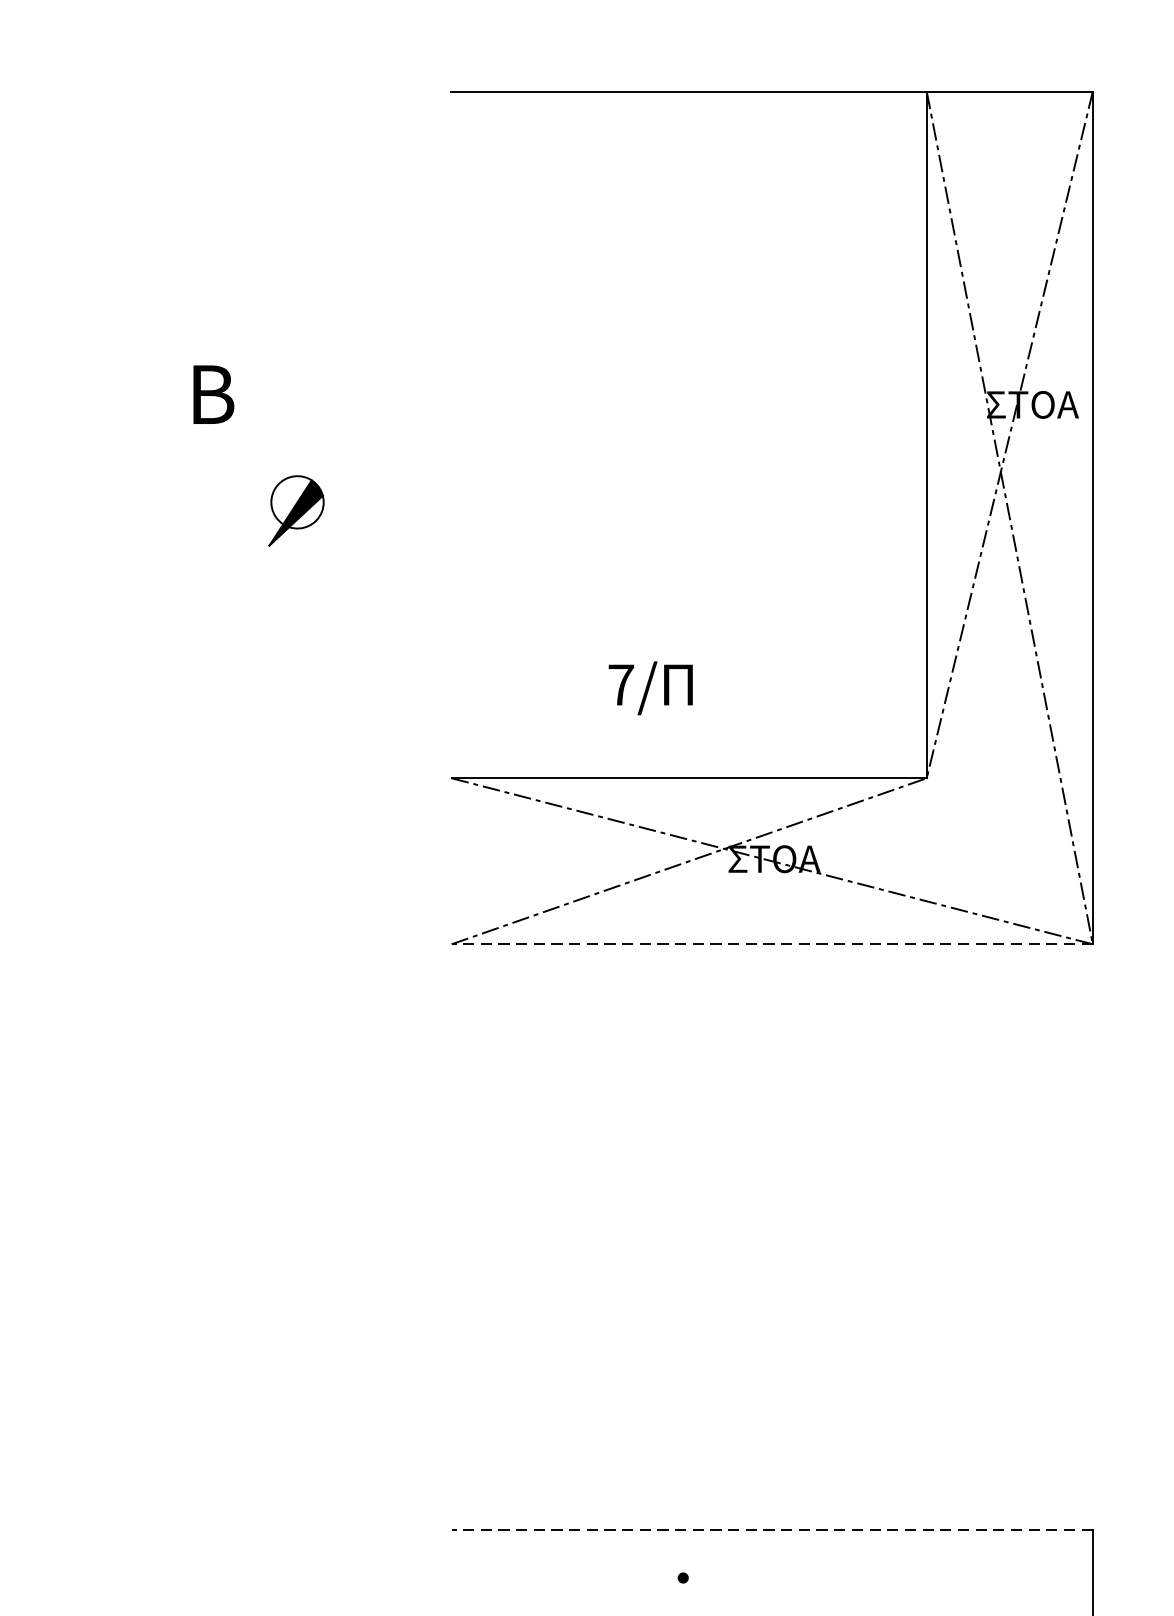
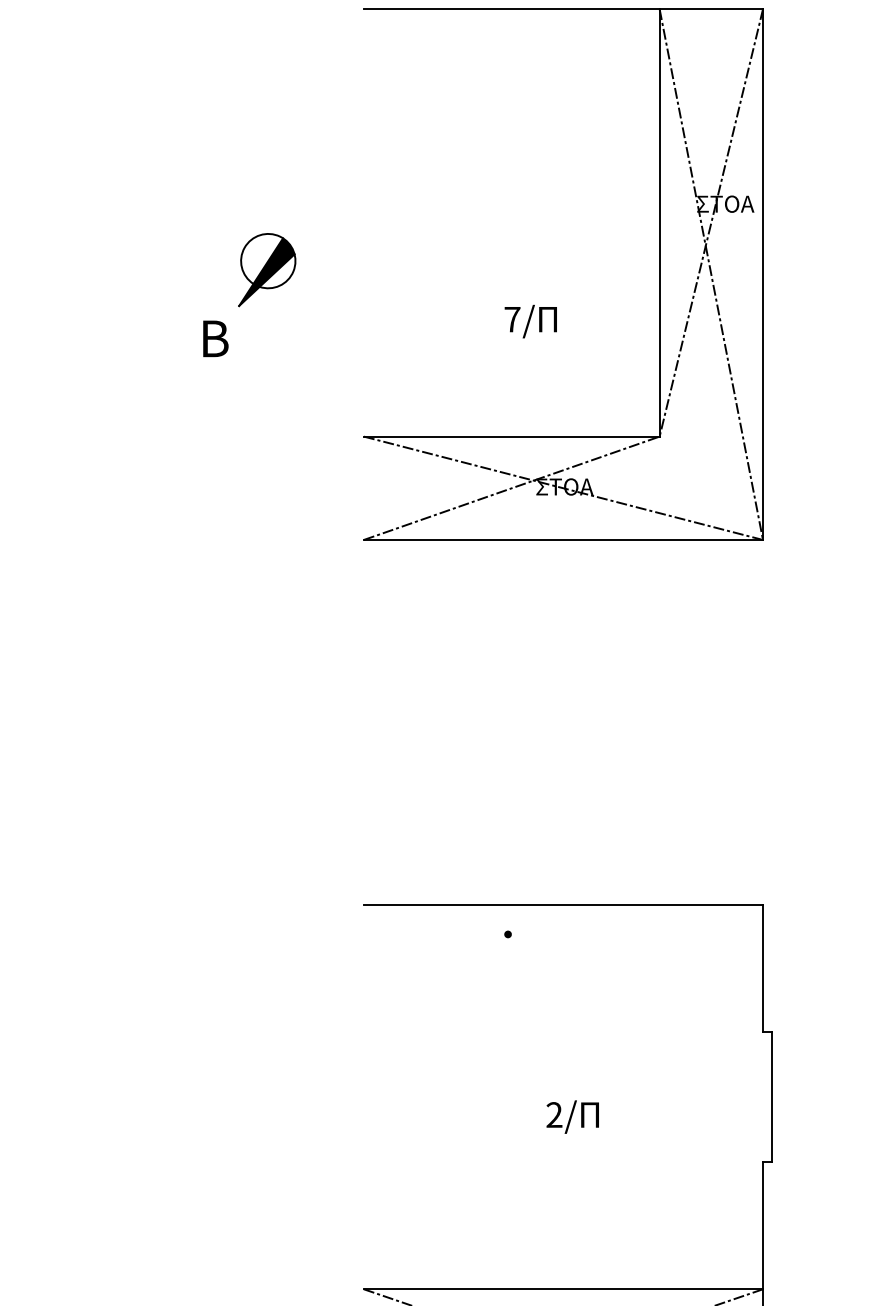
text: (213, 394) -> (215, 338), moved
part: (296, 511) -> (267, 270), size x1.67
text: (650, 688) -> (530, 321), moved
line: (772, 943) -> (563, 539), dashed -> solid
line: (772, 1529) -> (563, 904), dashed -> solid

